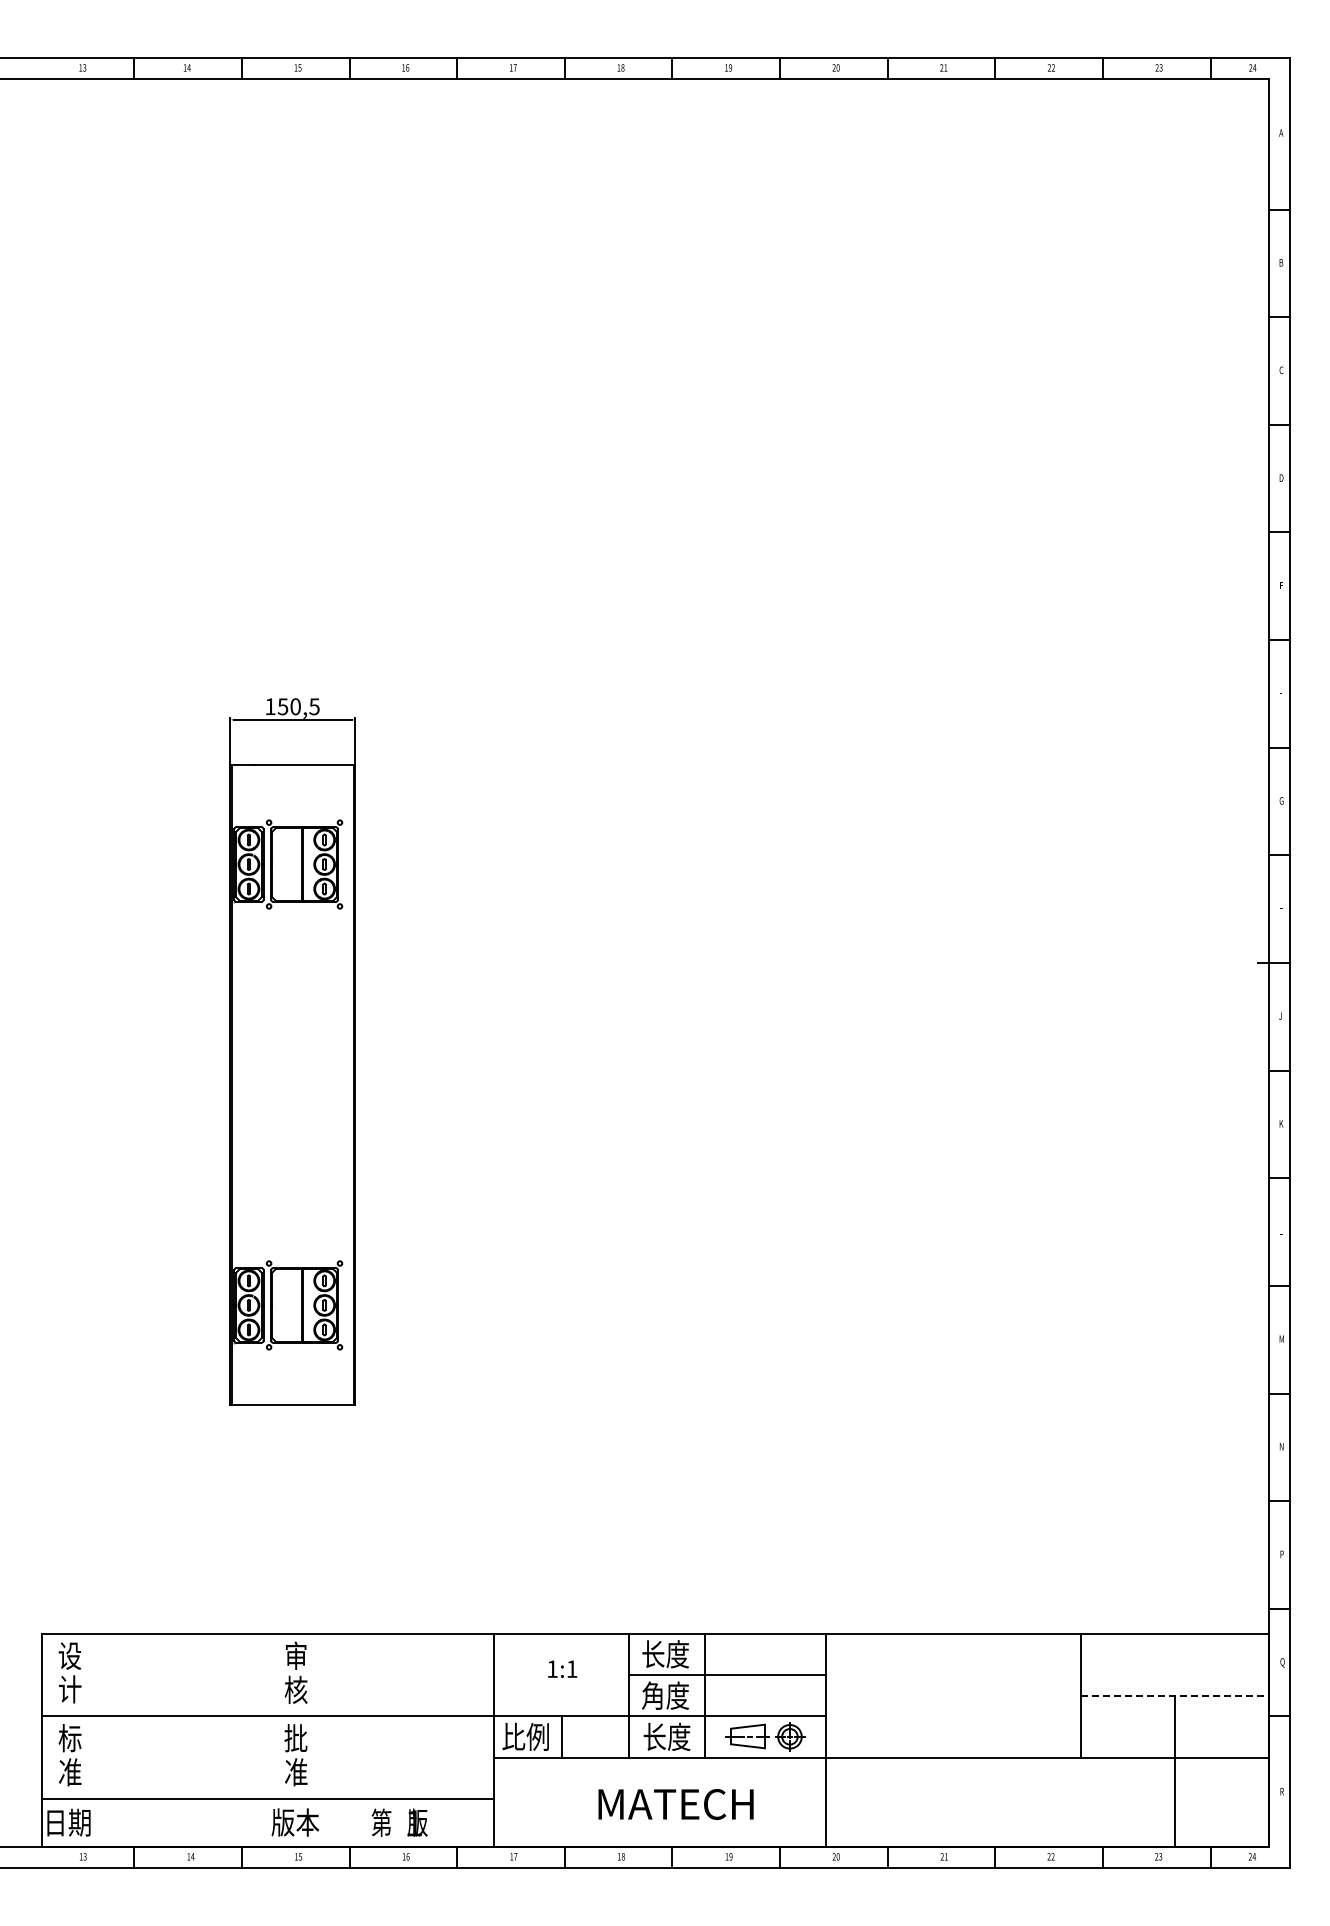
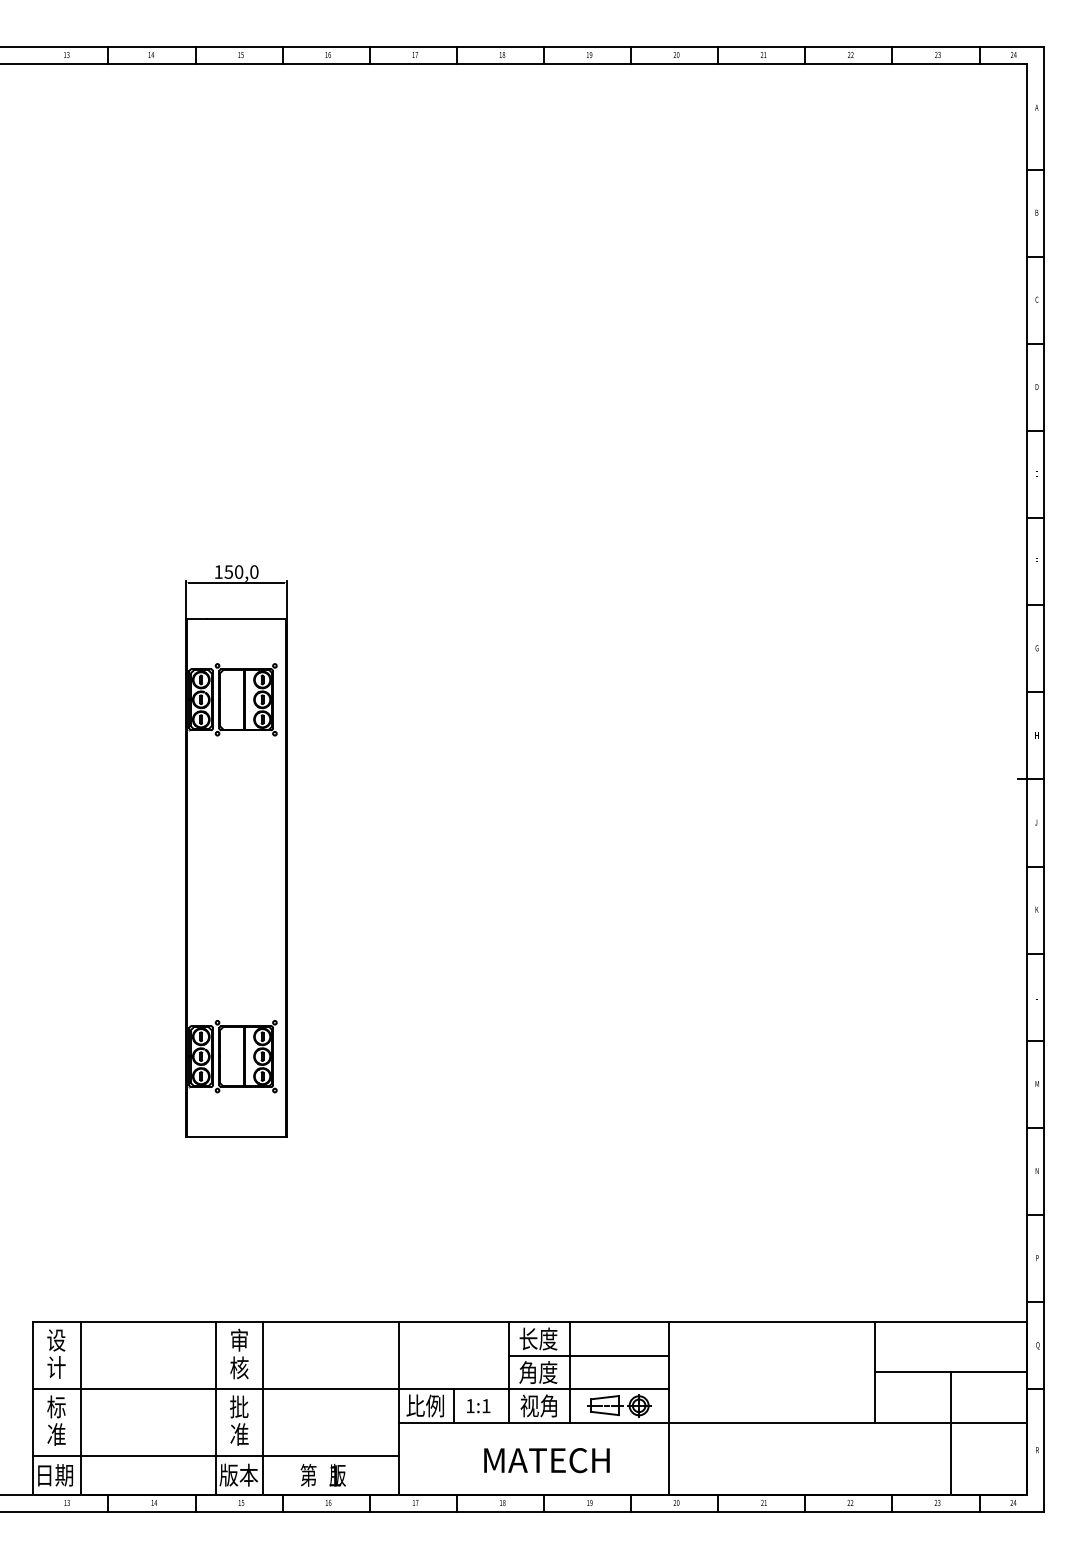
text: (314, 706) -> (254, 571), 150,5 -> 150,0
text: (562, 1668) -> (478, 1405), moved
line: (1175, 1695) -> (951, 1372), dashed -> solid
text: (666, 1736) -> (539, 1405), 长度 -> 视角
line: (99, 1739) -> (80, 1407), added
line: (267, 1739) -> (216, 1407), added
line: (325, 1739) -> (263, 1407), added

